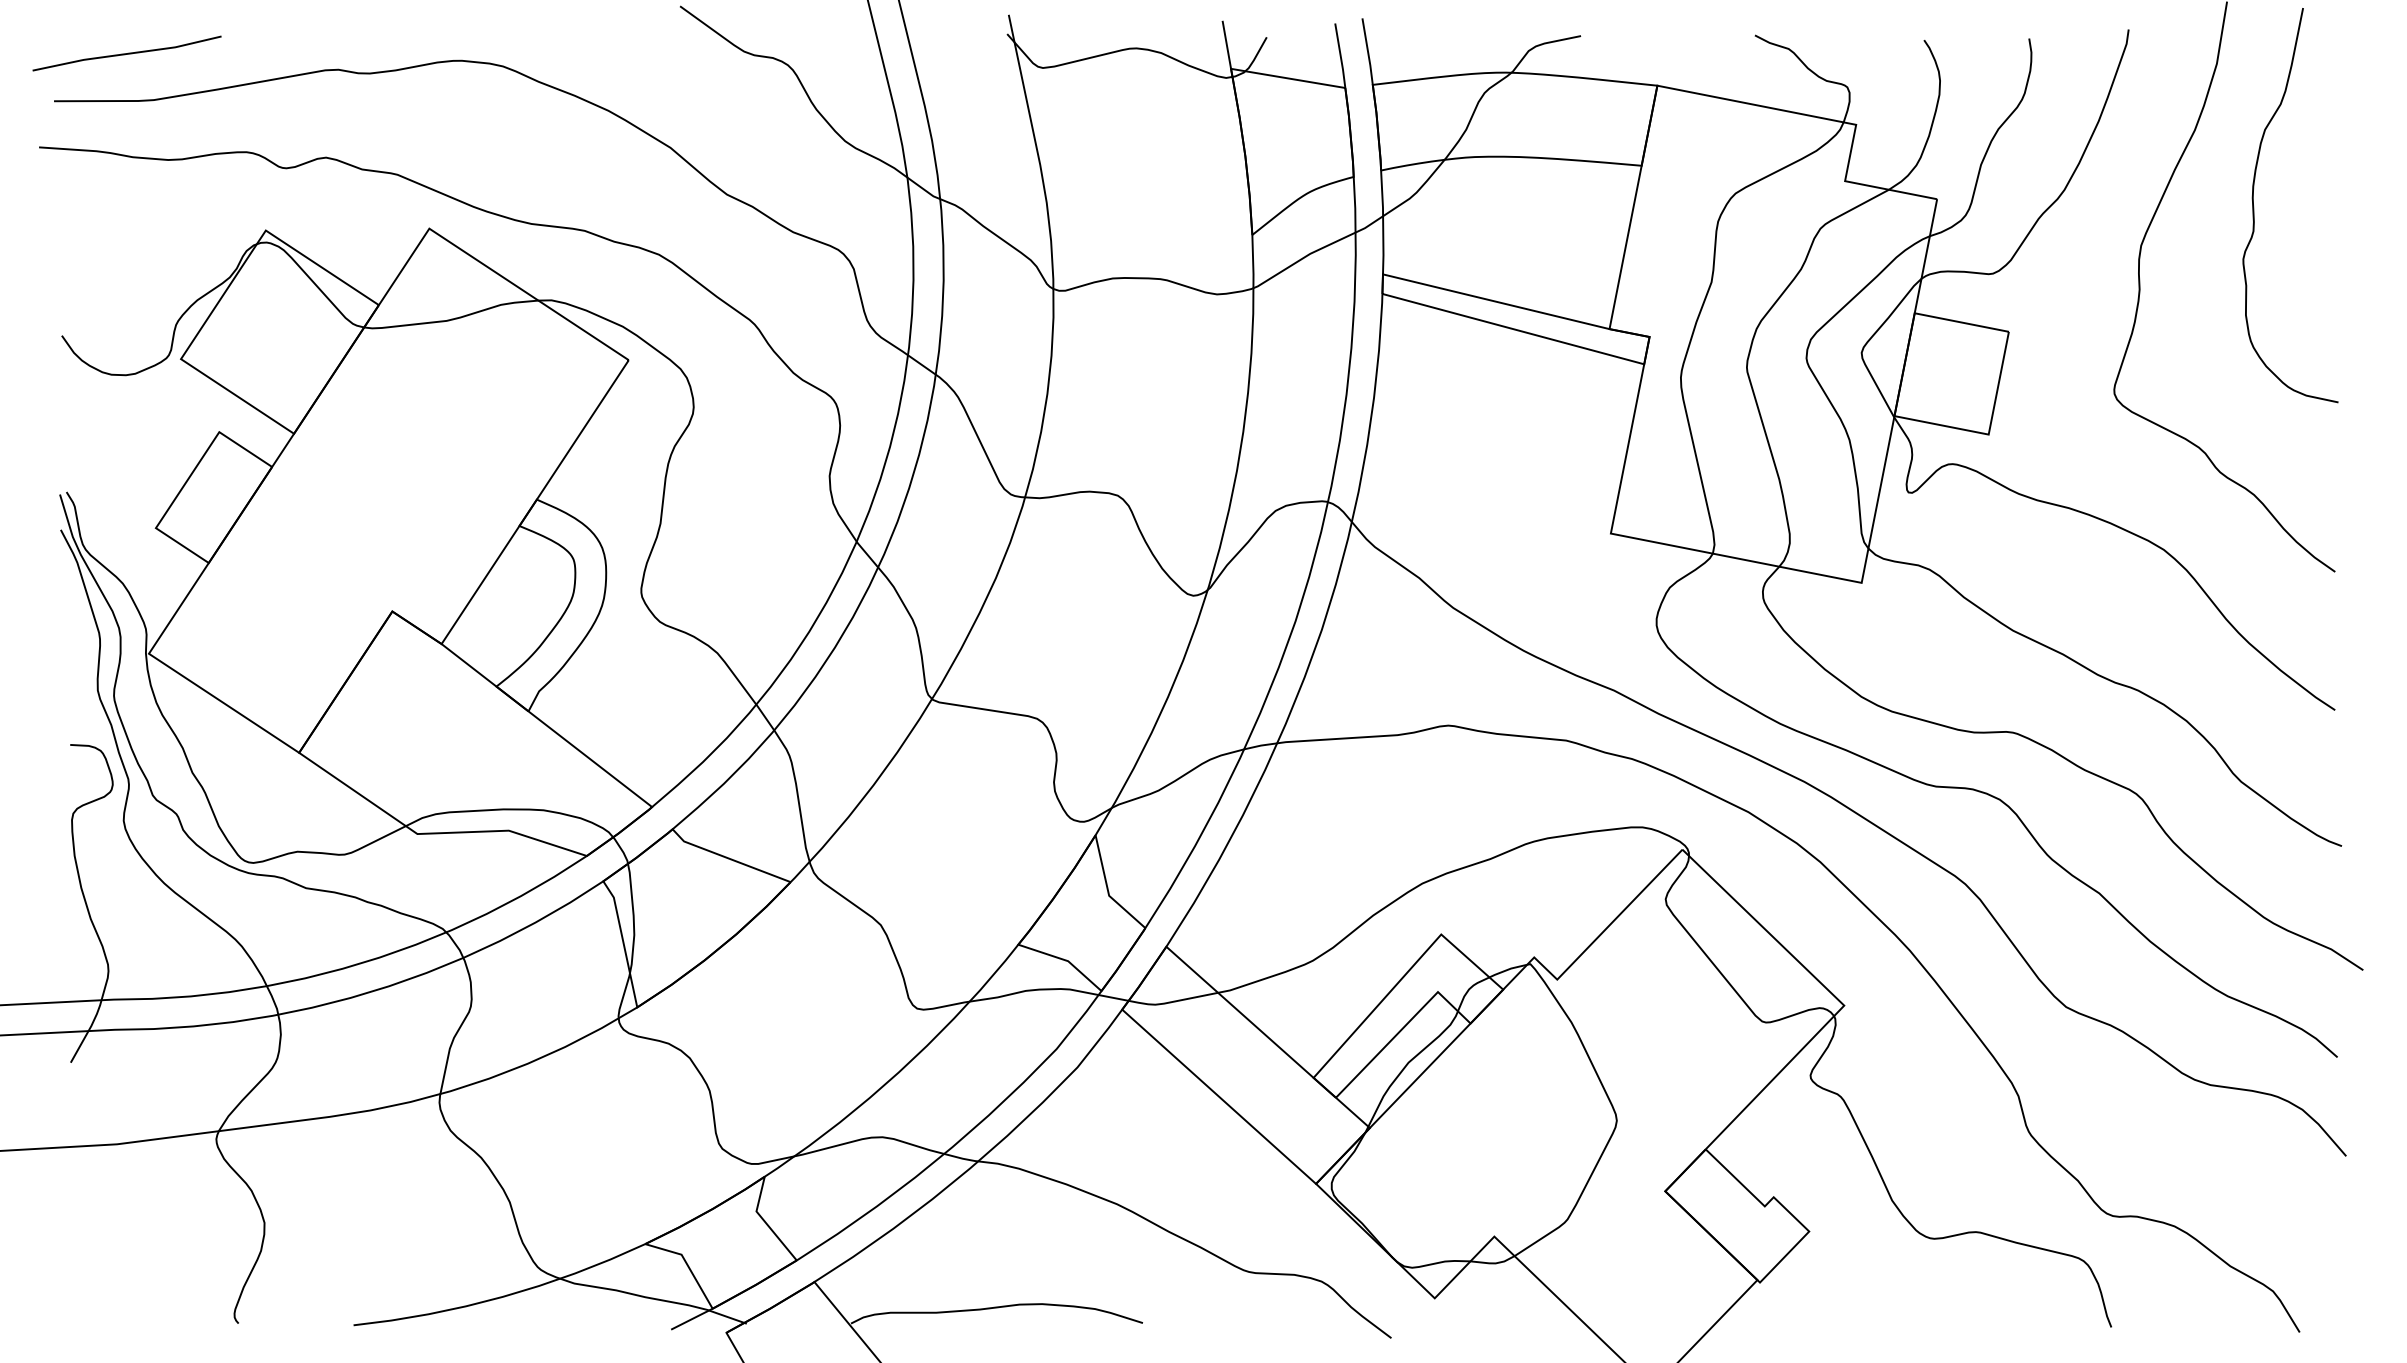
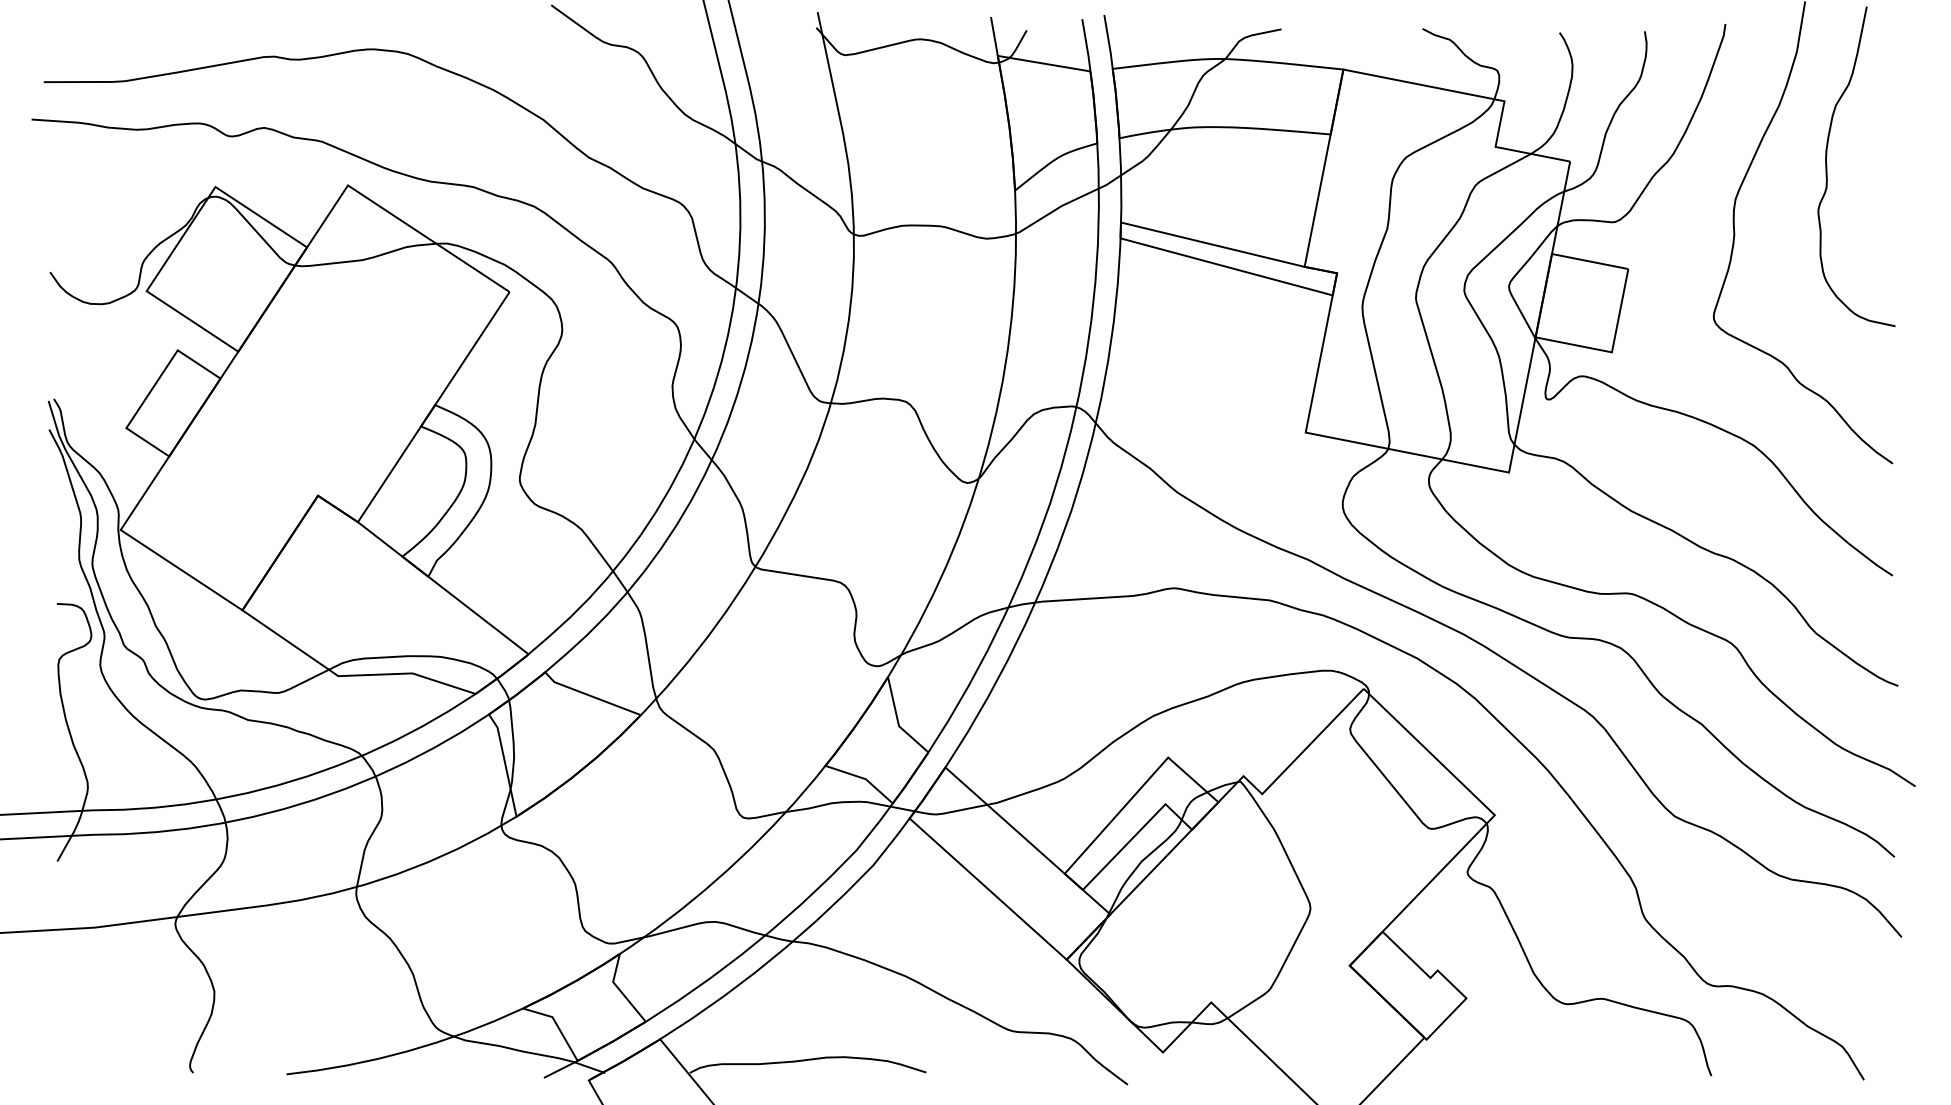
line: (126, 53) -> (102, 43), removed

